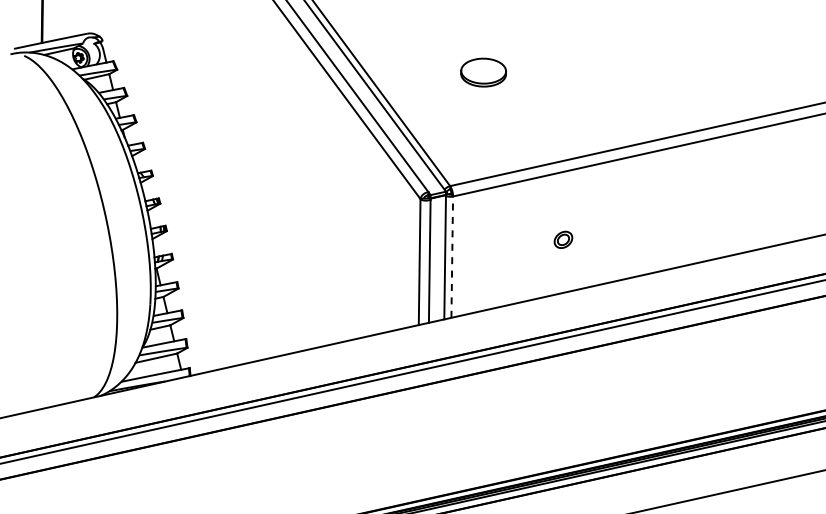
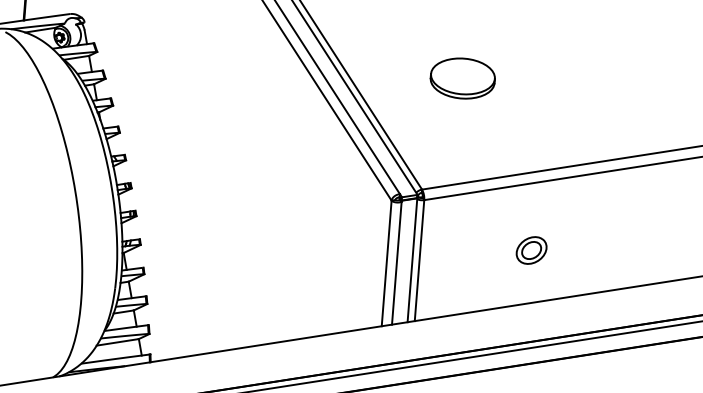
part: (483, 72) -> (462, 78), size x1.43
part: (563, 239) -> (531, 250), size x1.67
line: (452, 257) -> (419, 260), dashed -> solid

